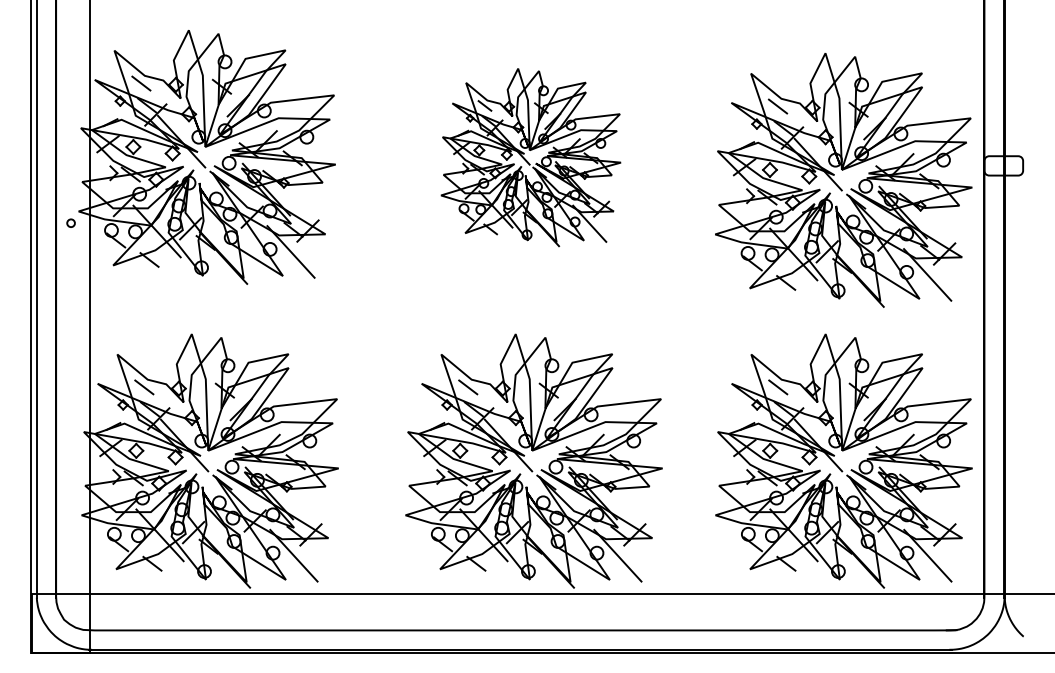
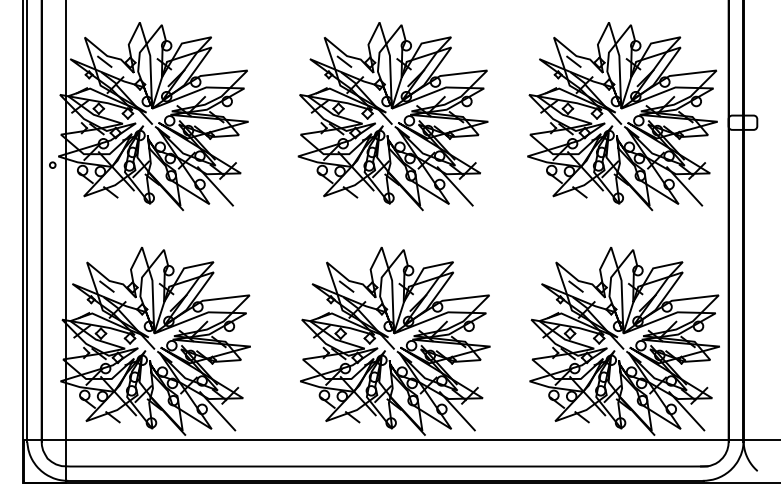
part: (530, 157) -> (392, 116), size x1.43
part: (843, 180) -> (622, 116), moved

